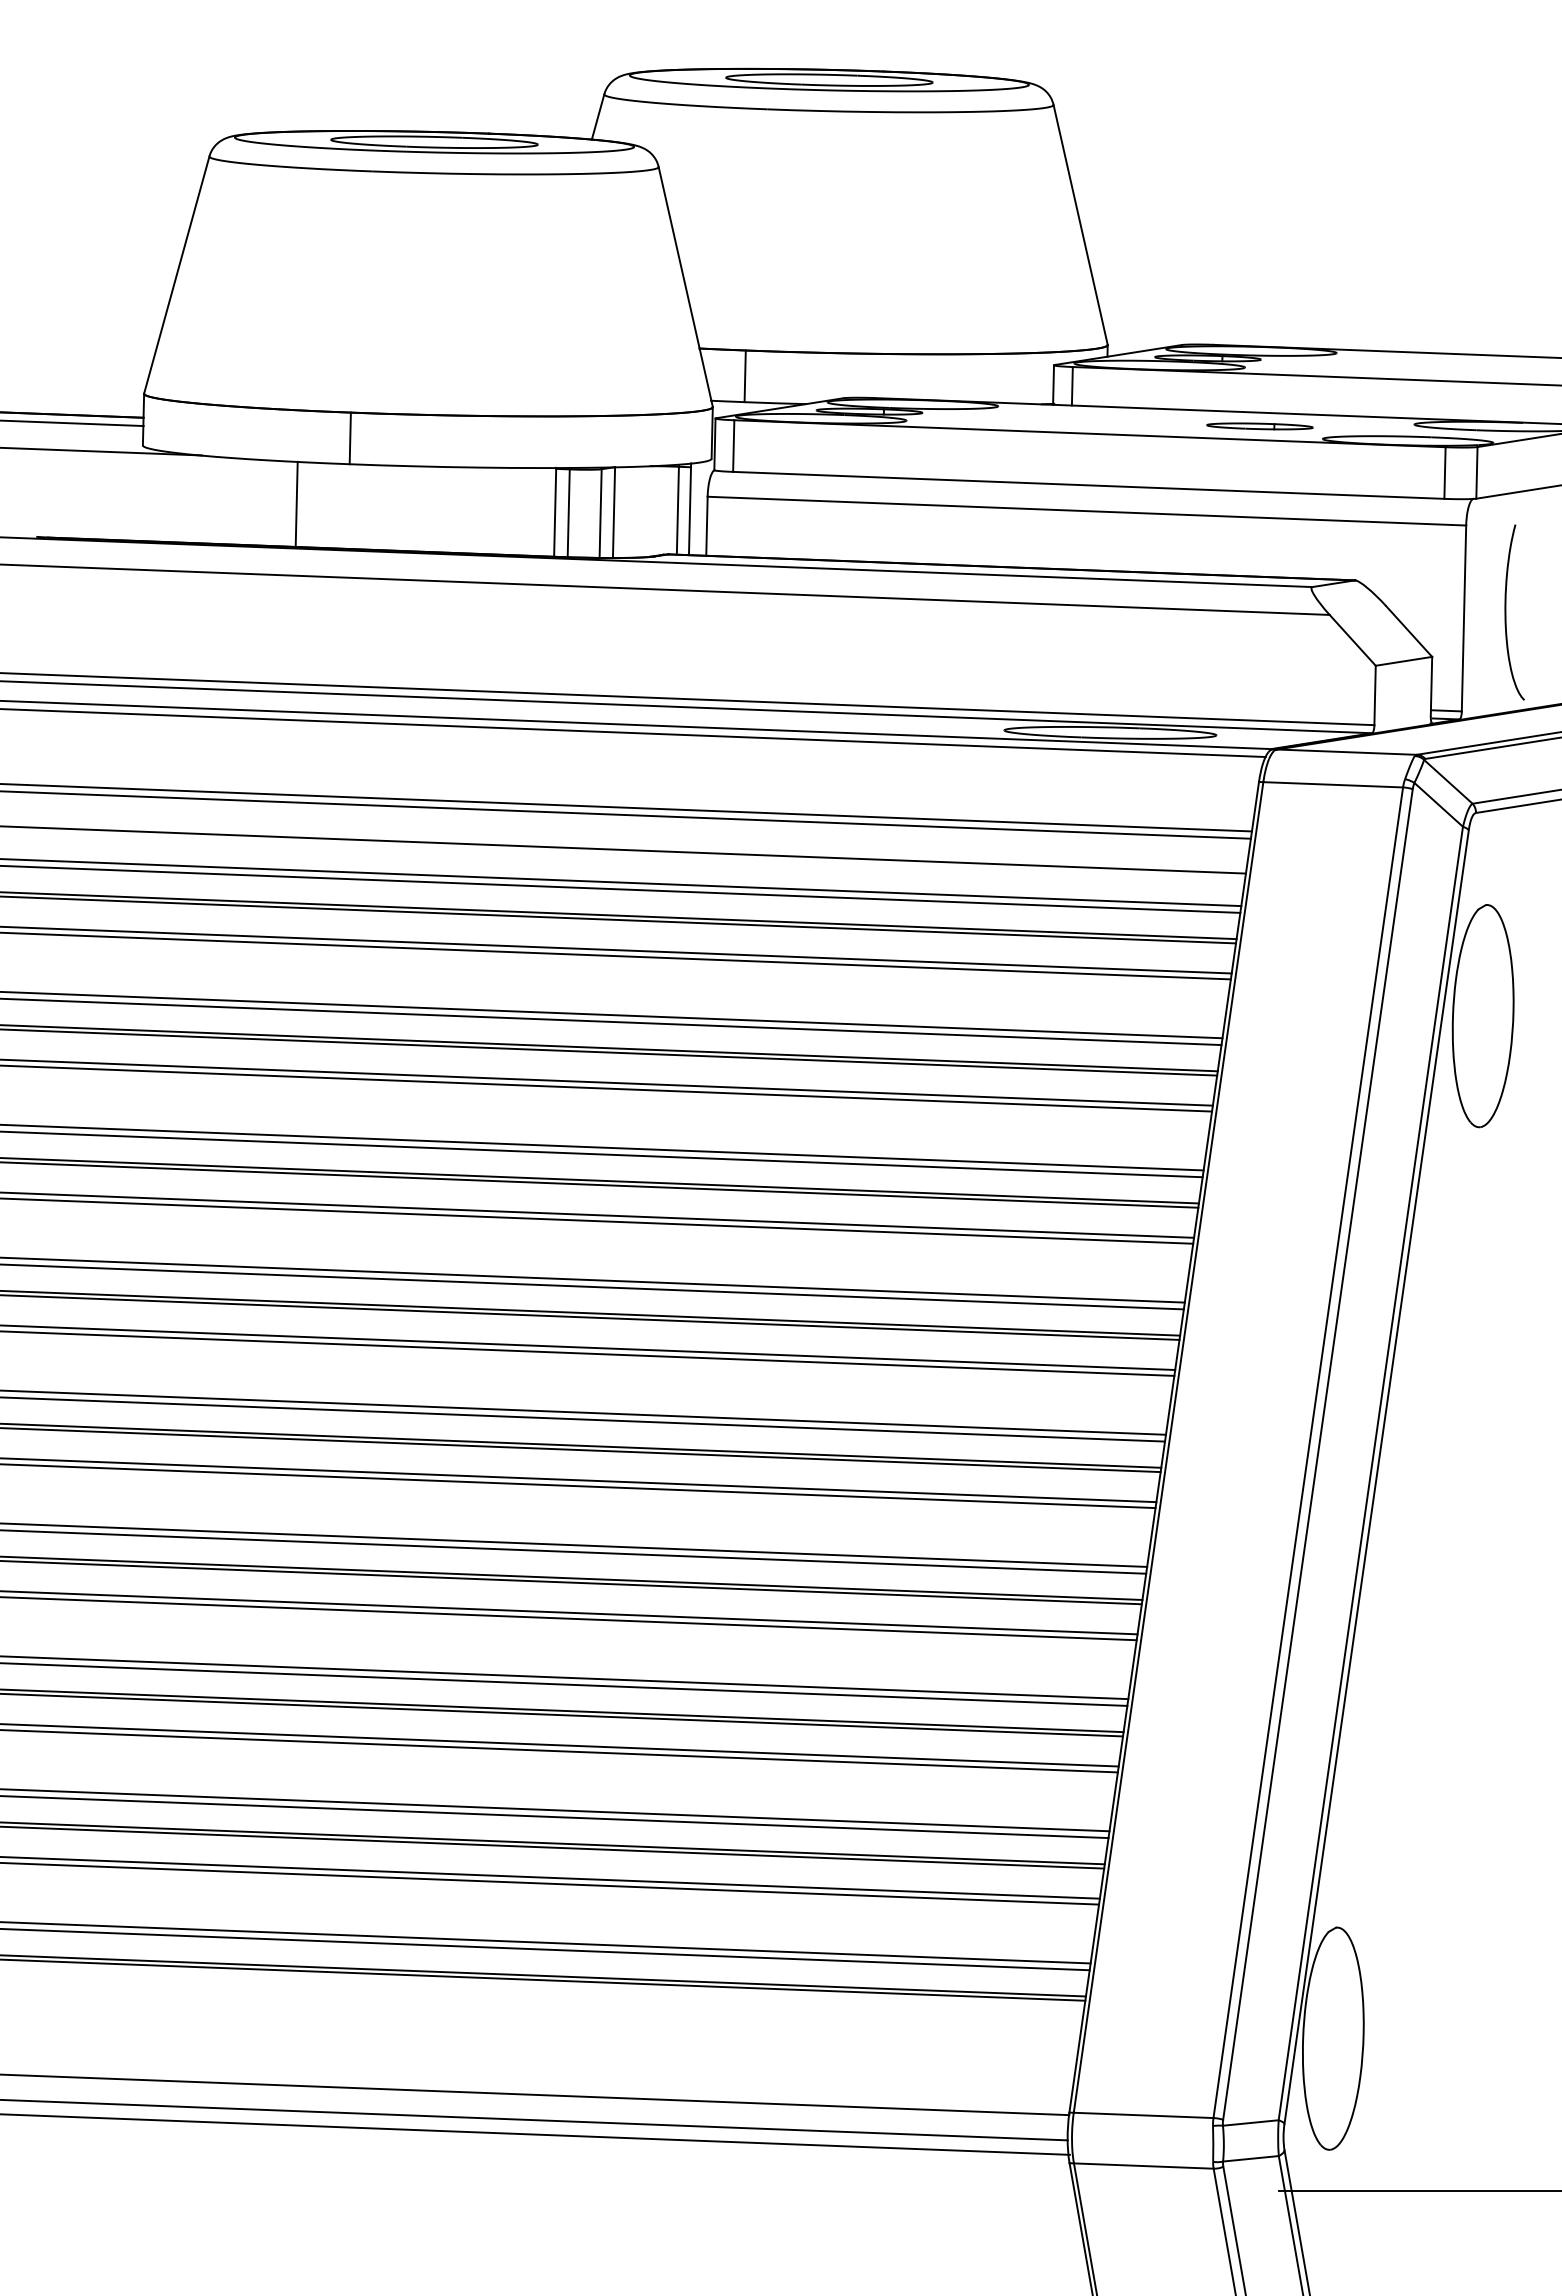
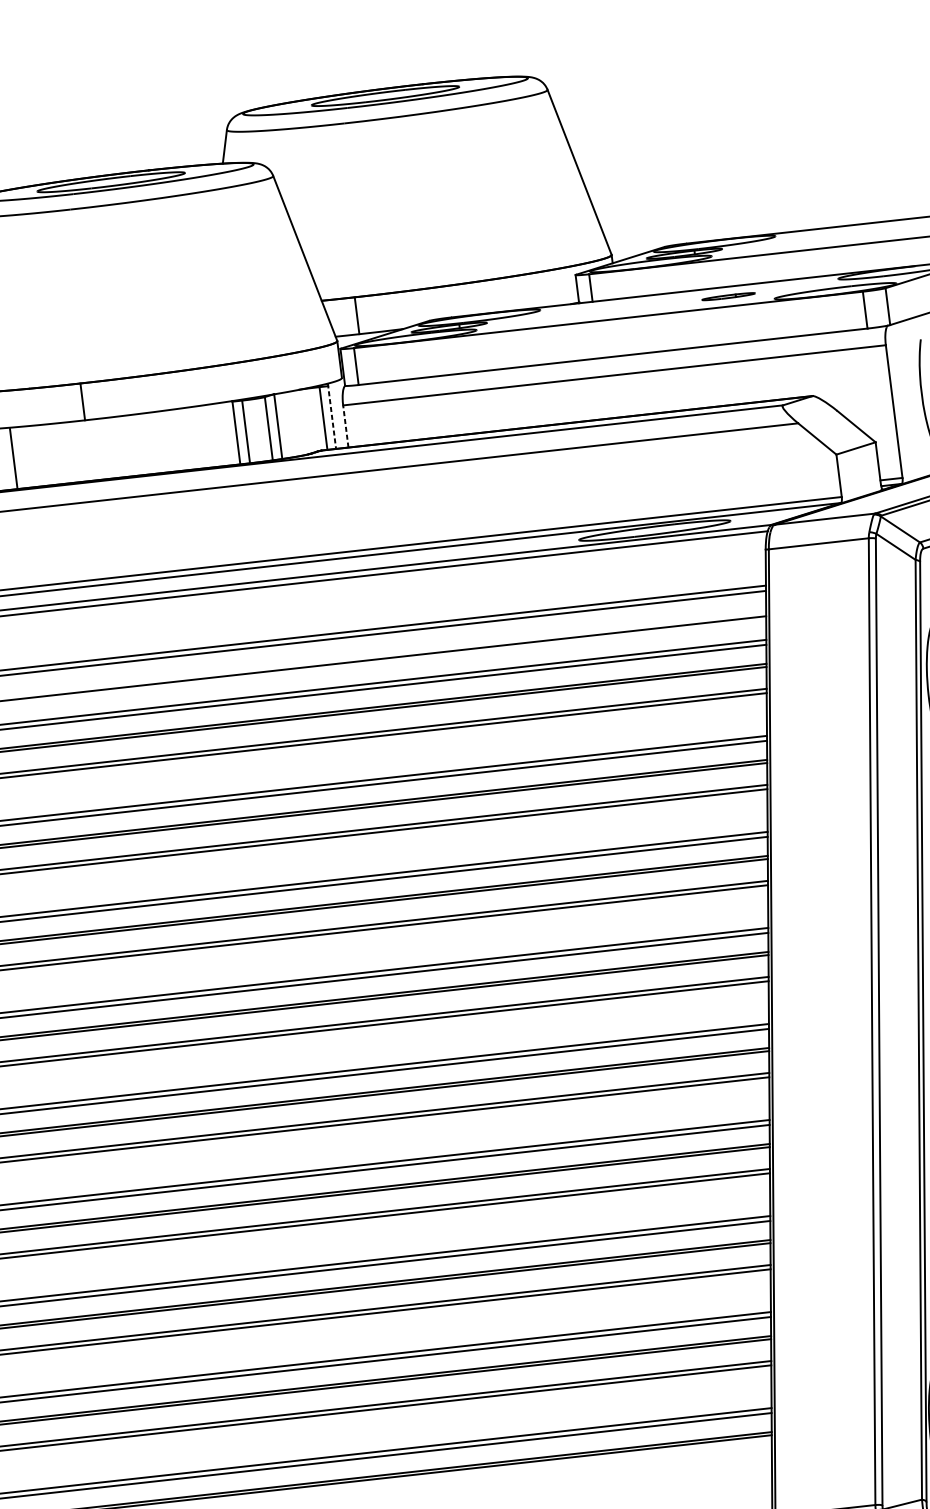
part: (1259, 426) -> (728, 296), size x0.7
line: (296, 503) -> (13, 458), moved
line: (690, 509) -> (332, 416), solid -> dashed
line: (706, 526) -> (345, 426), solid -> dashed

